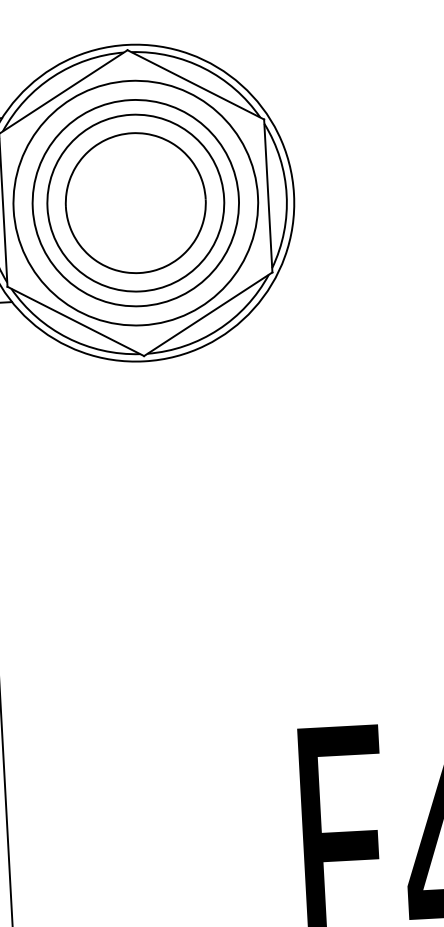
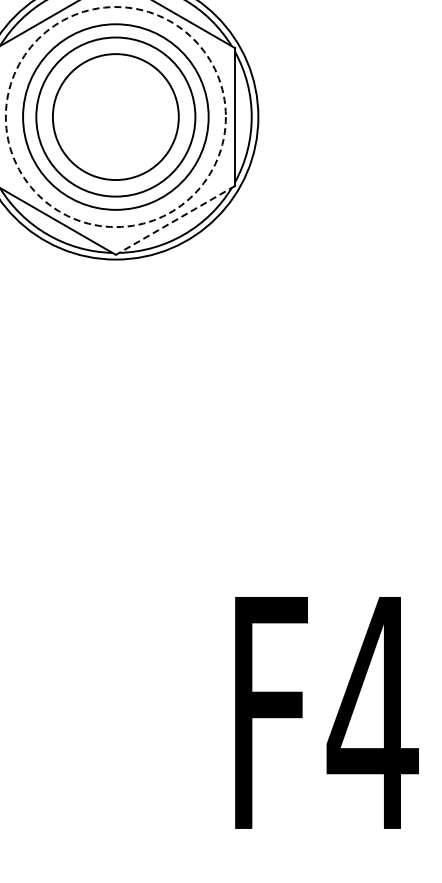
circle: (135, 203) -> (115, 117), solid -> dashed
line: (208, 314) -> (175, 220), solid -> dashed

